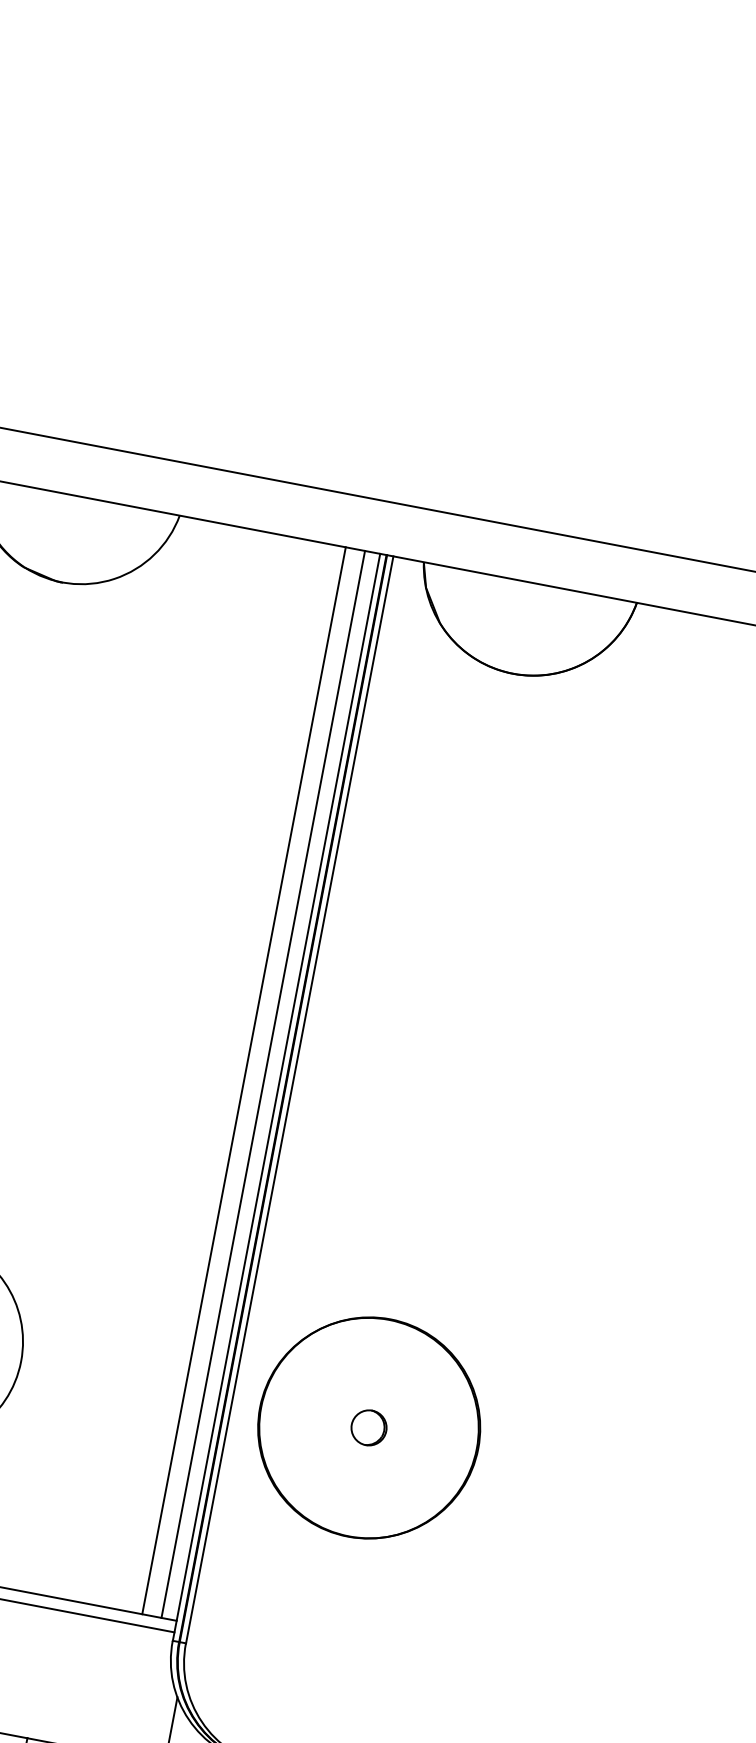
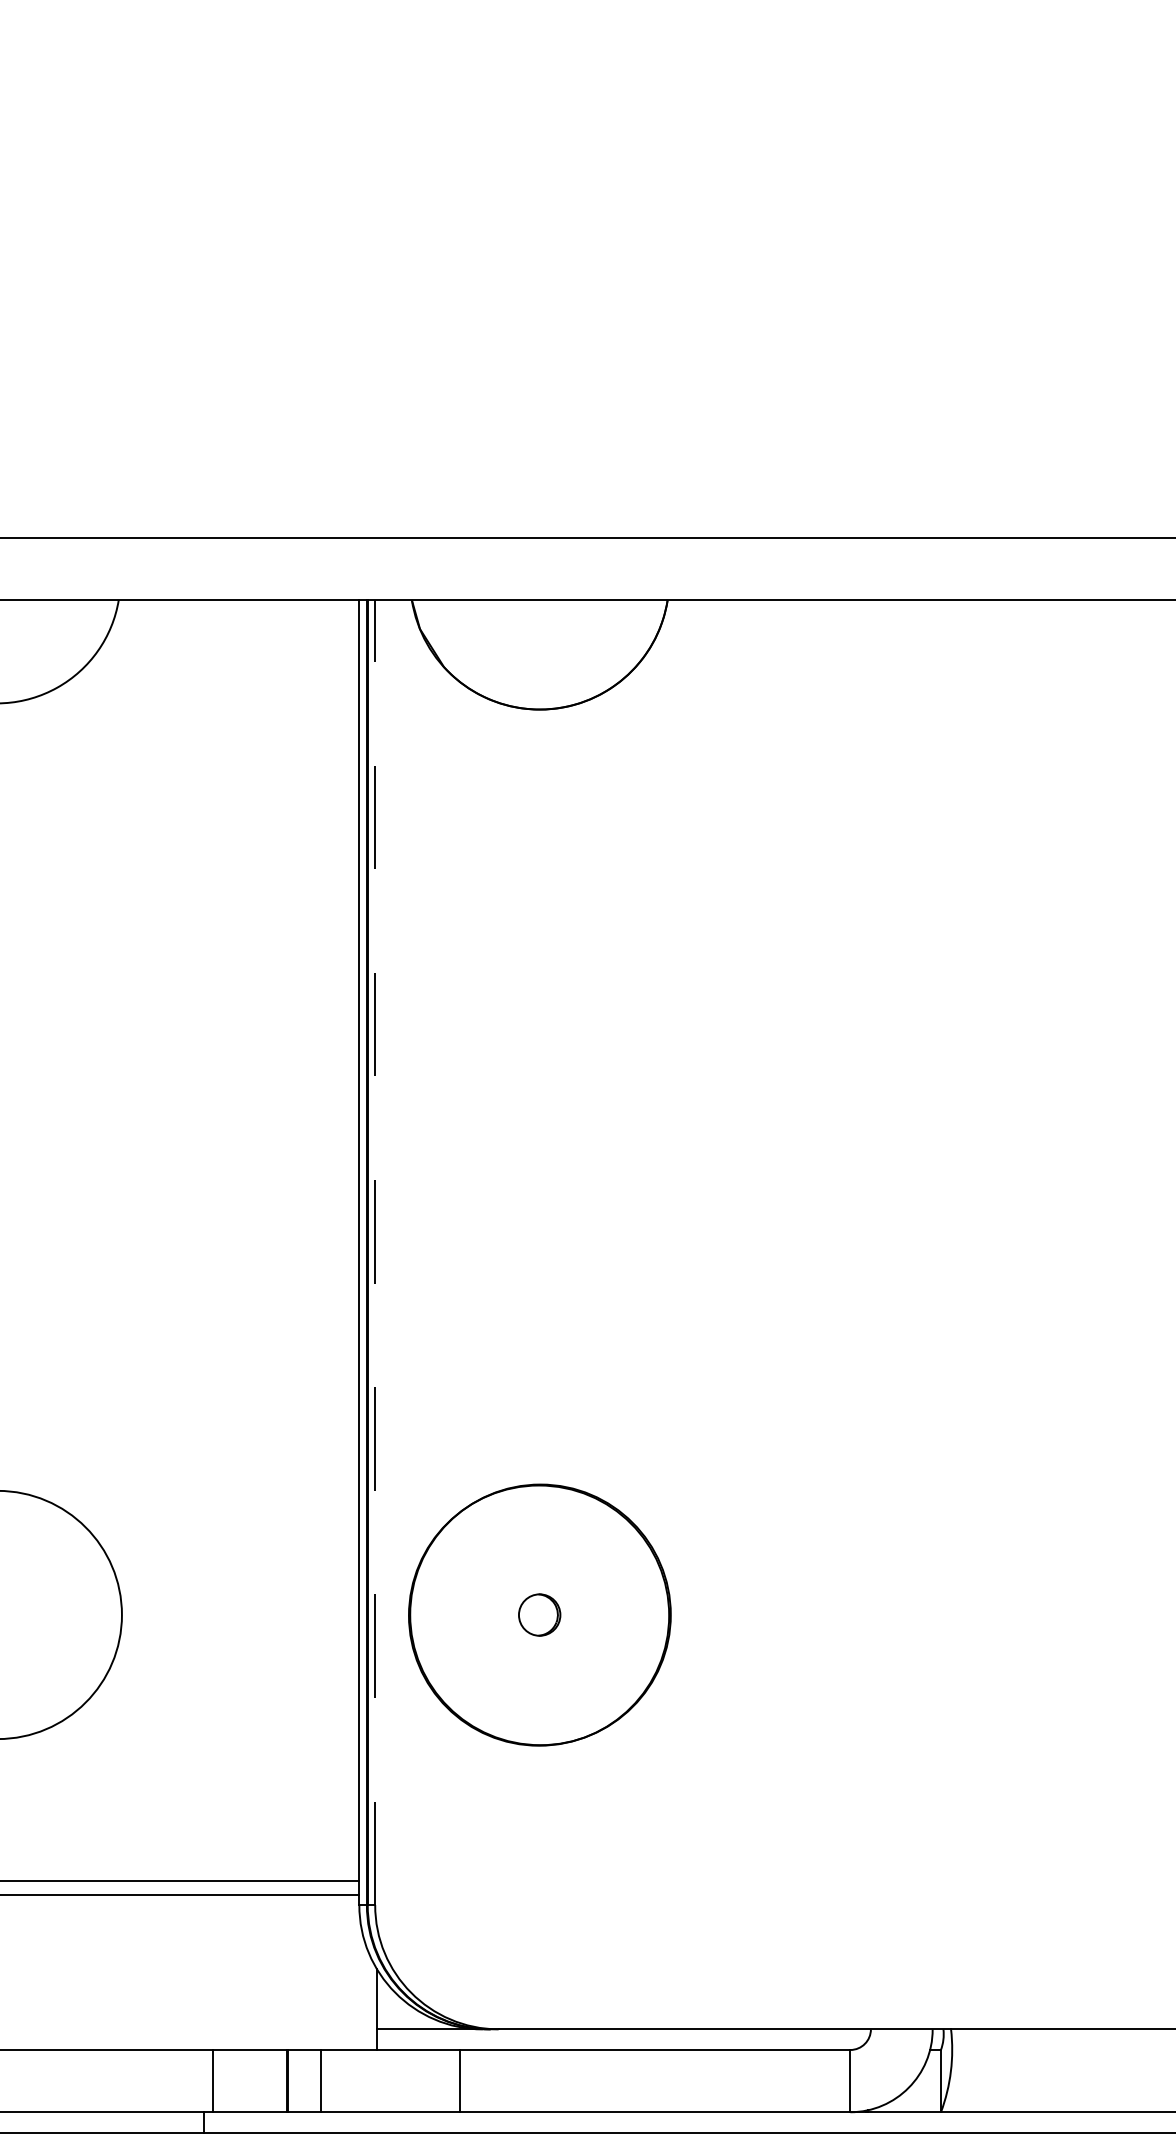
line: (244, 1080) -> (318, 1240), removed
line: (263, 1084) -> (341, 1240), removed
line: (289, 1099) -> (375, 1252), solid -> dashed

